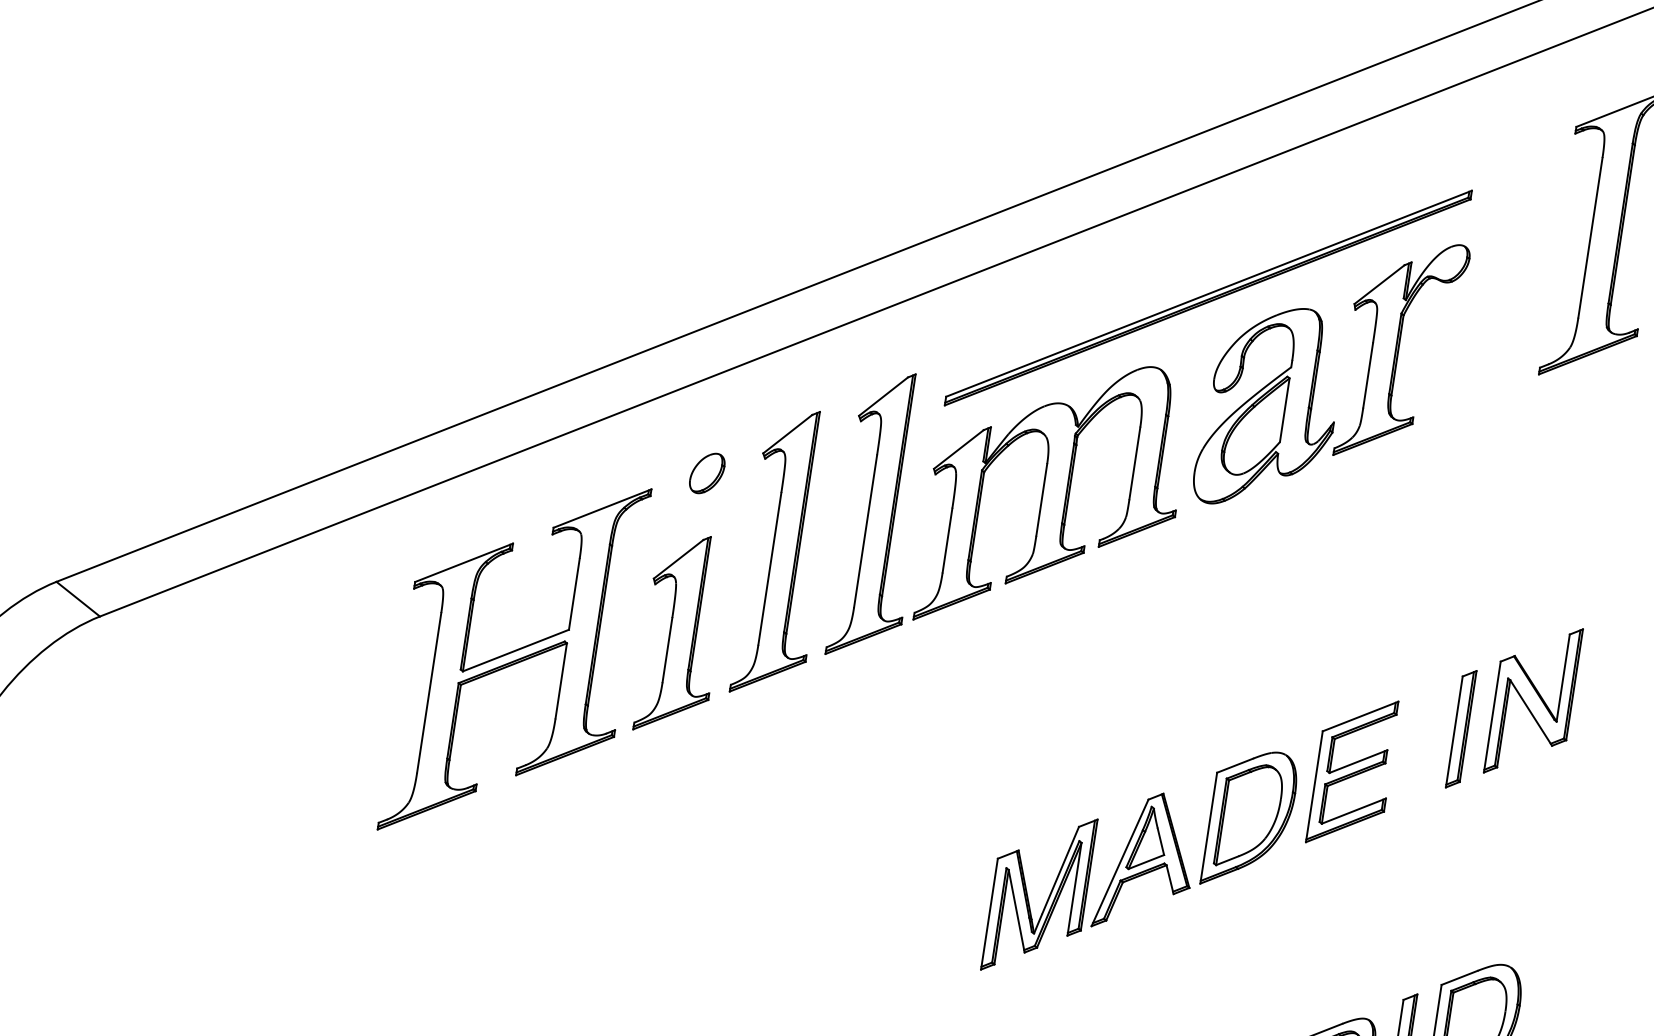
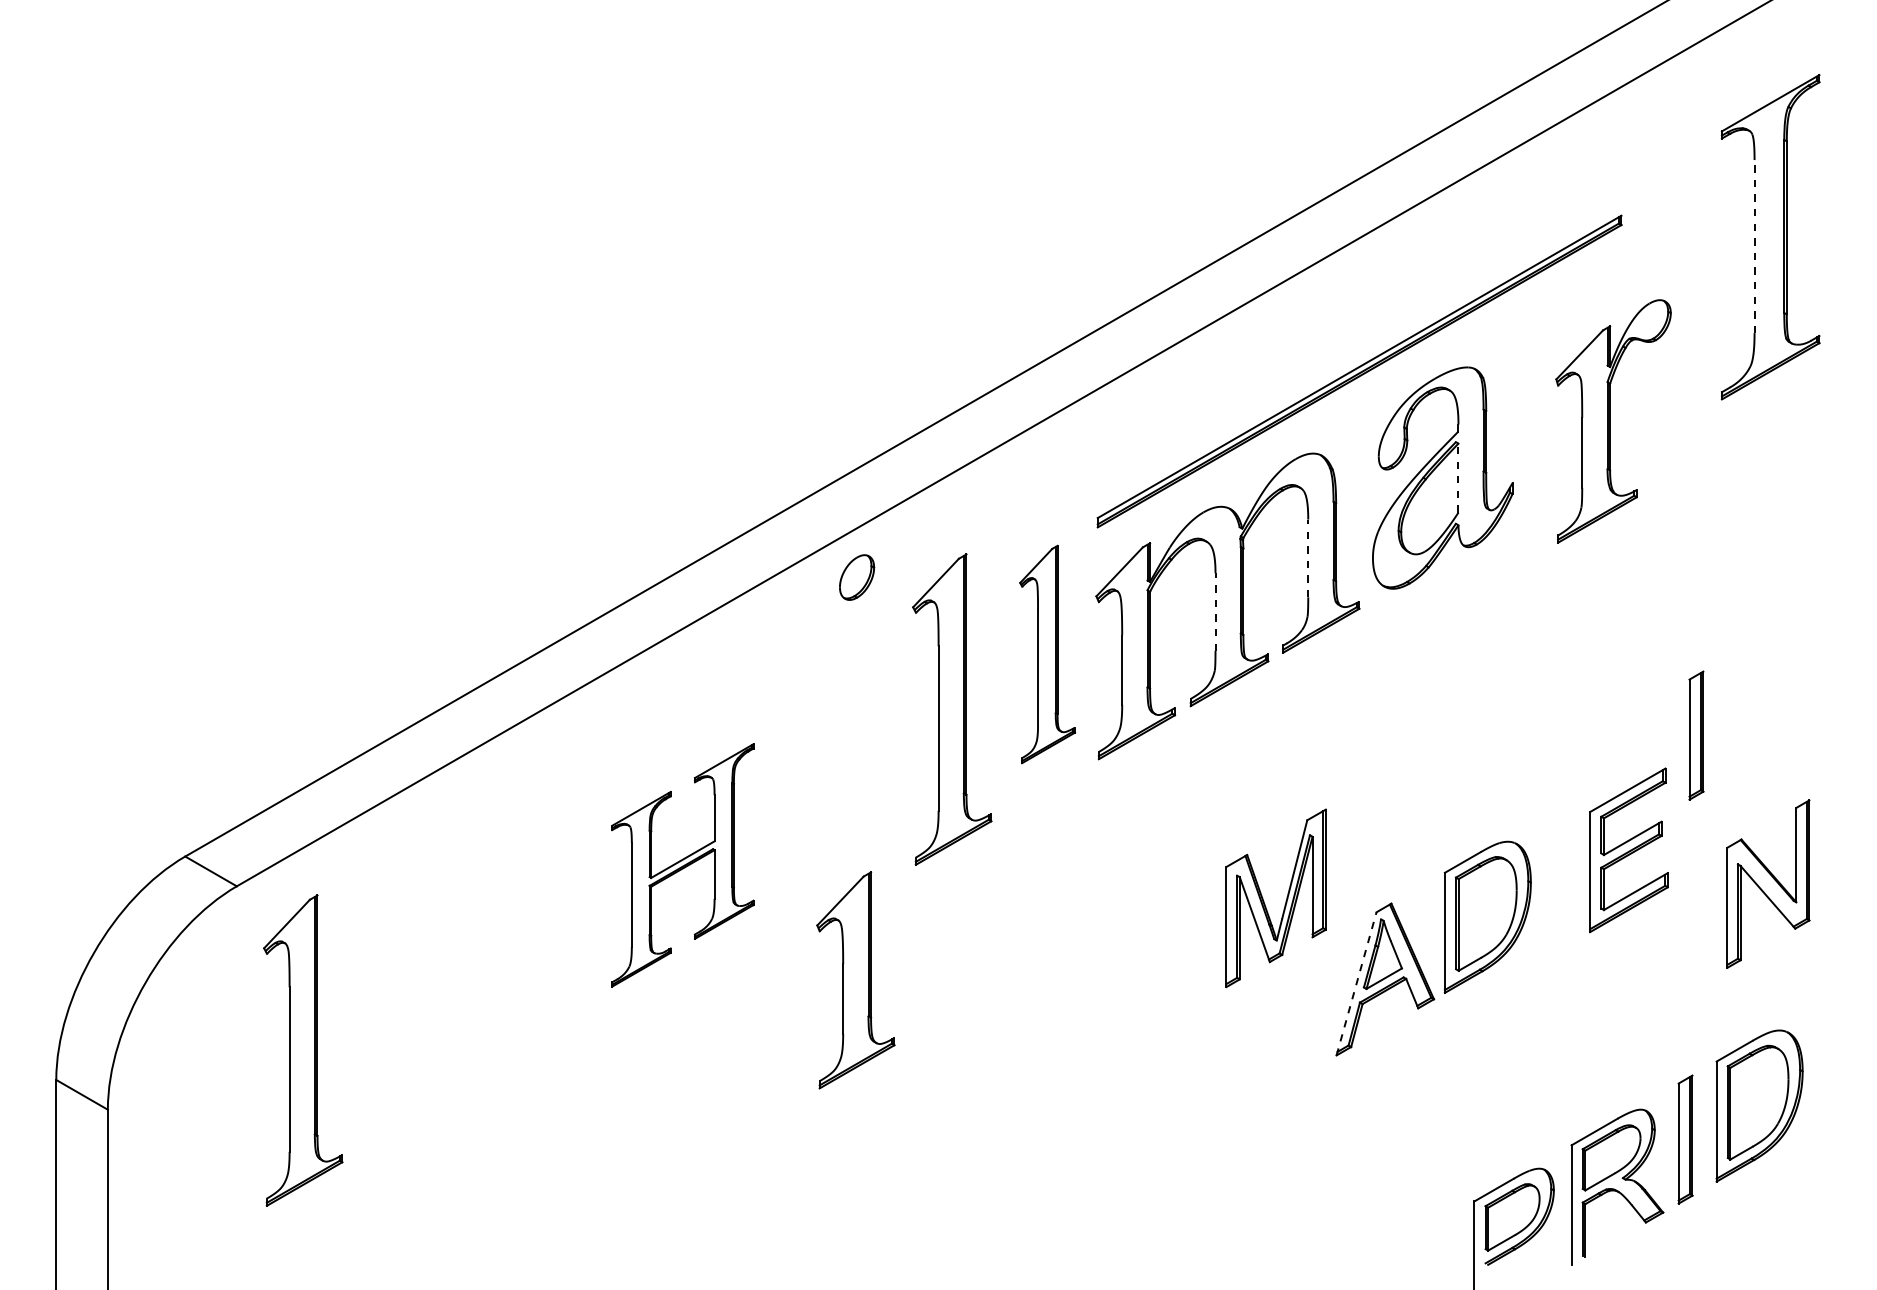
line: (1590, 237) -> (1754, 246), solid -> dashed
part: (1401, 350) -> (1613, 421), moved
line: (1284, 410) -> (1458, 478), solid -> dashed
line: (1135, 463) -> (1308, 558), solid -> dashed
part: (707, 473) -> (857, 577), moved
line: (1041, 500) -> (1215, 612), solid -> dashed
part: (880, 515) -> (1047, 654), size x0.7
part: (681, 634) -> (855, 980), moved
part: (514, 659) -> (682, 865), size x0.6
part: (1533, 700) -> (1768, 883), moved
part: (1461, 729) -> (1696, 735), moved
part: (1352, 772) -> (1628, 850), moved
part: (138, 777) -> (303, 1050), added
line: (1120, 862) -> (1356, 983), solid -> dashed
part: (1047, 898) -> (1285, 901), moved

